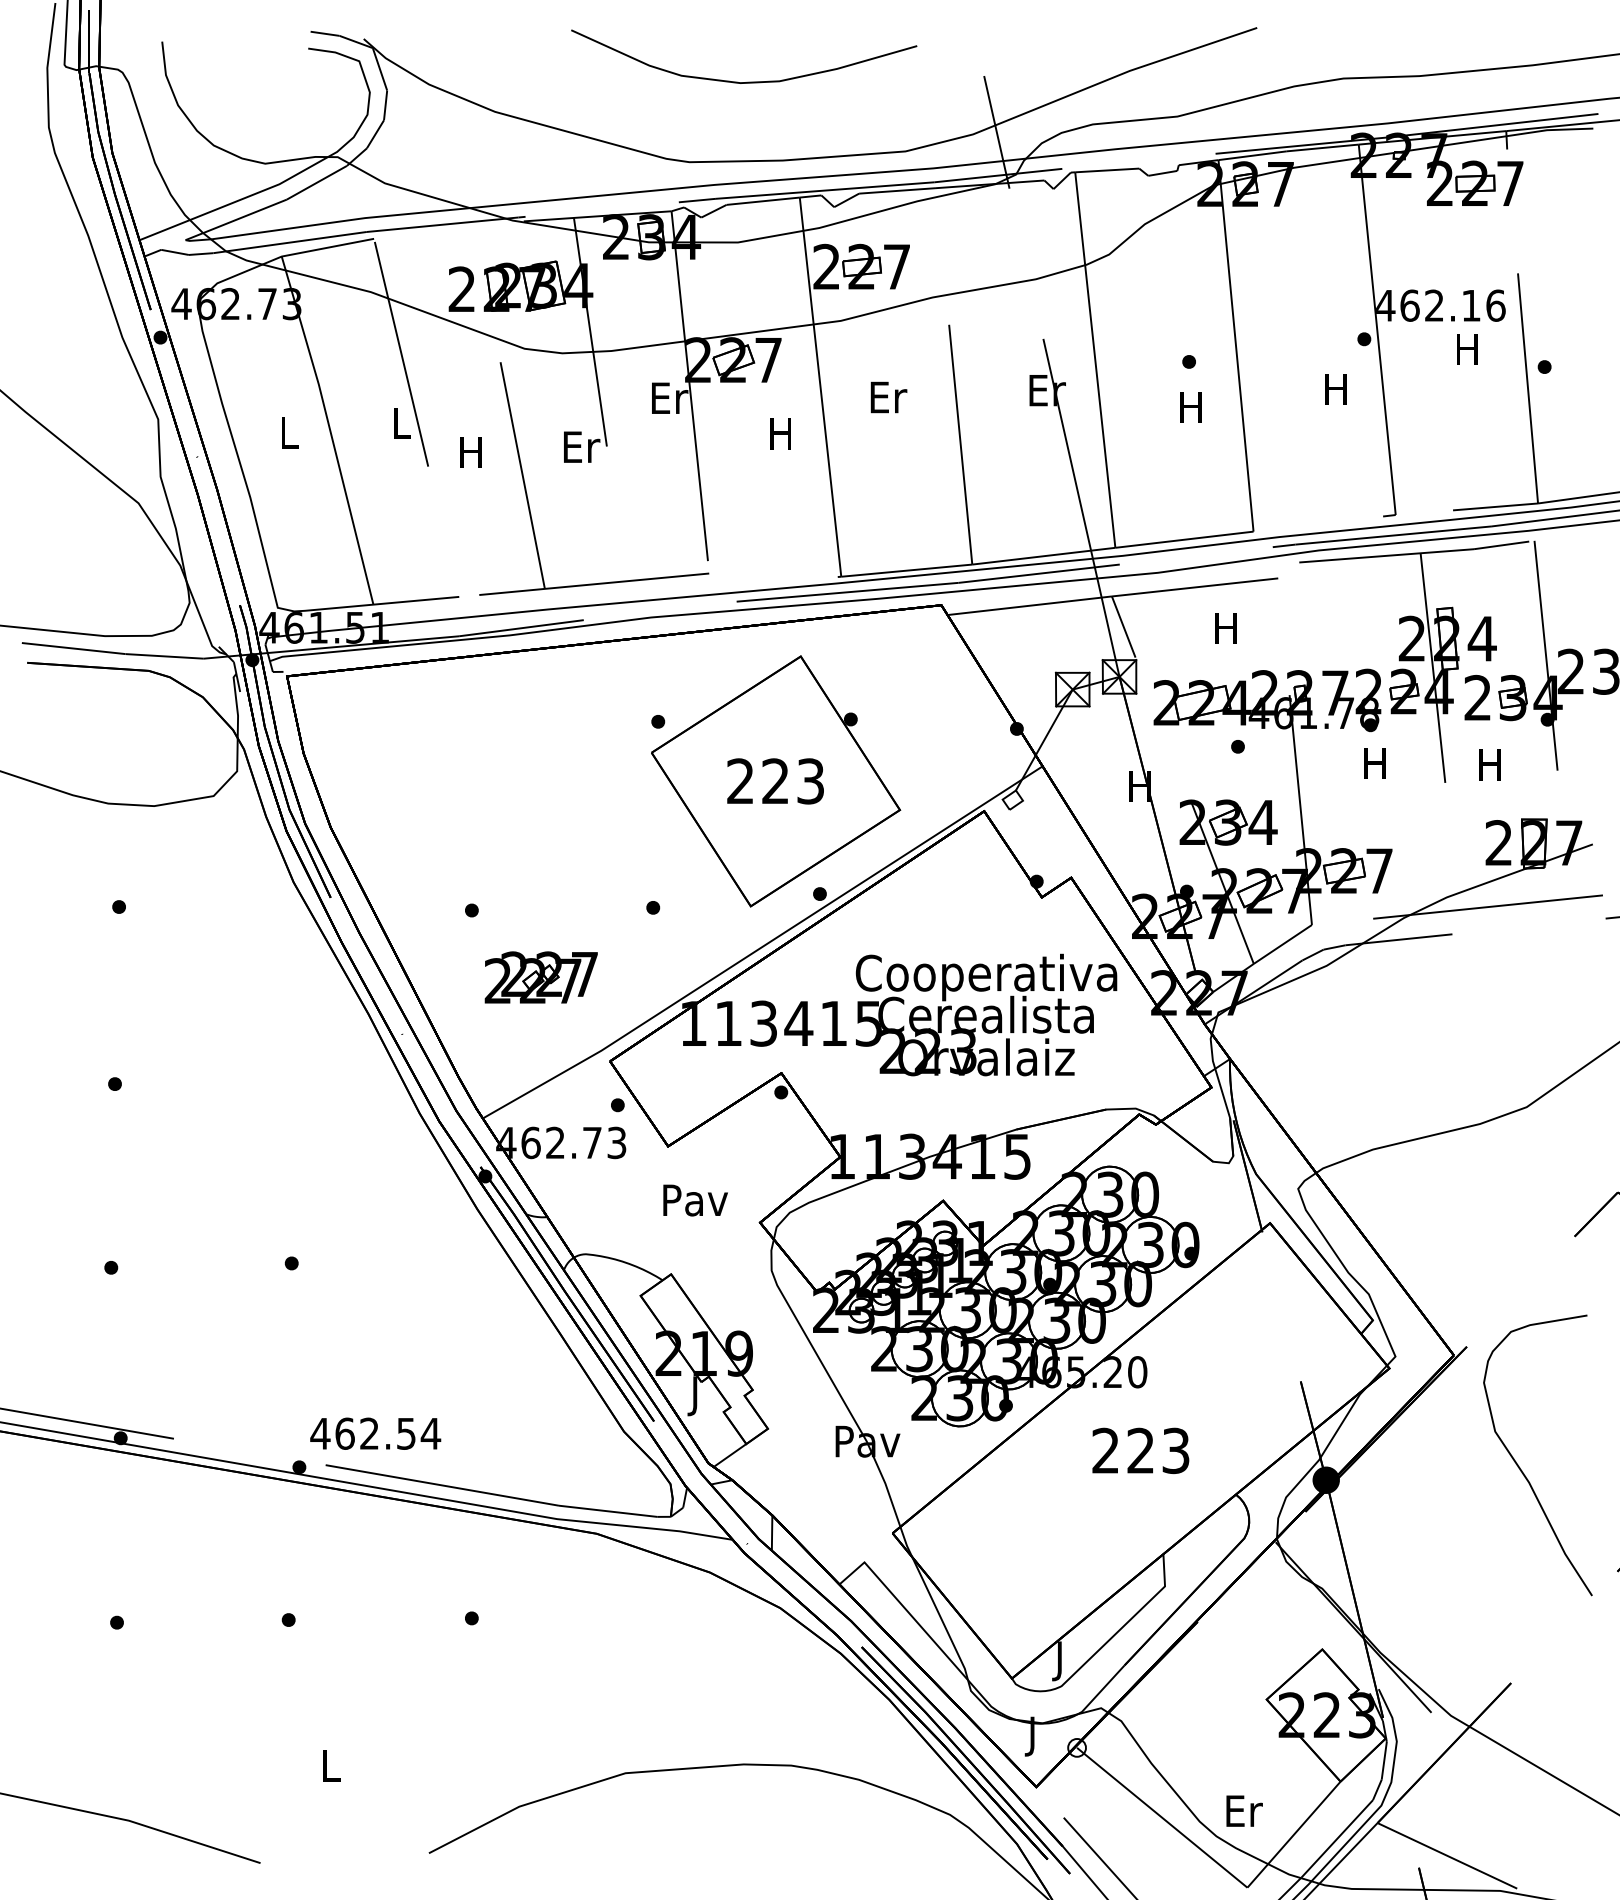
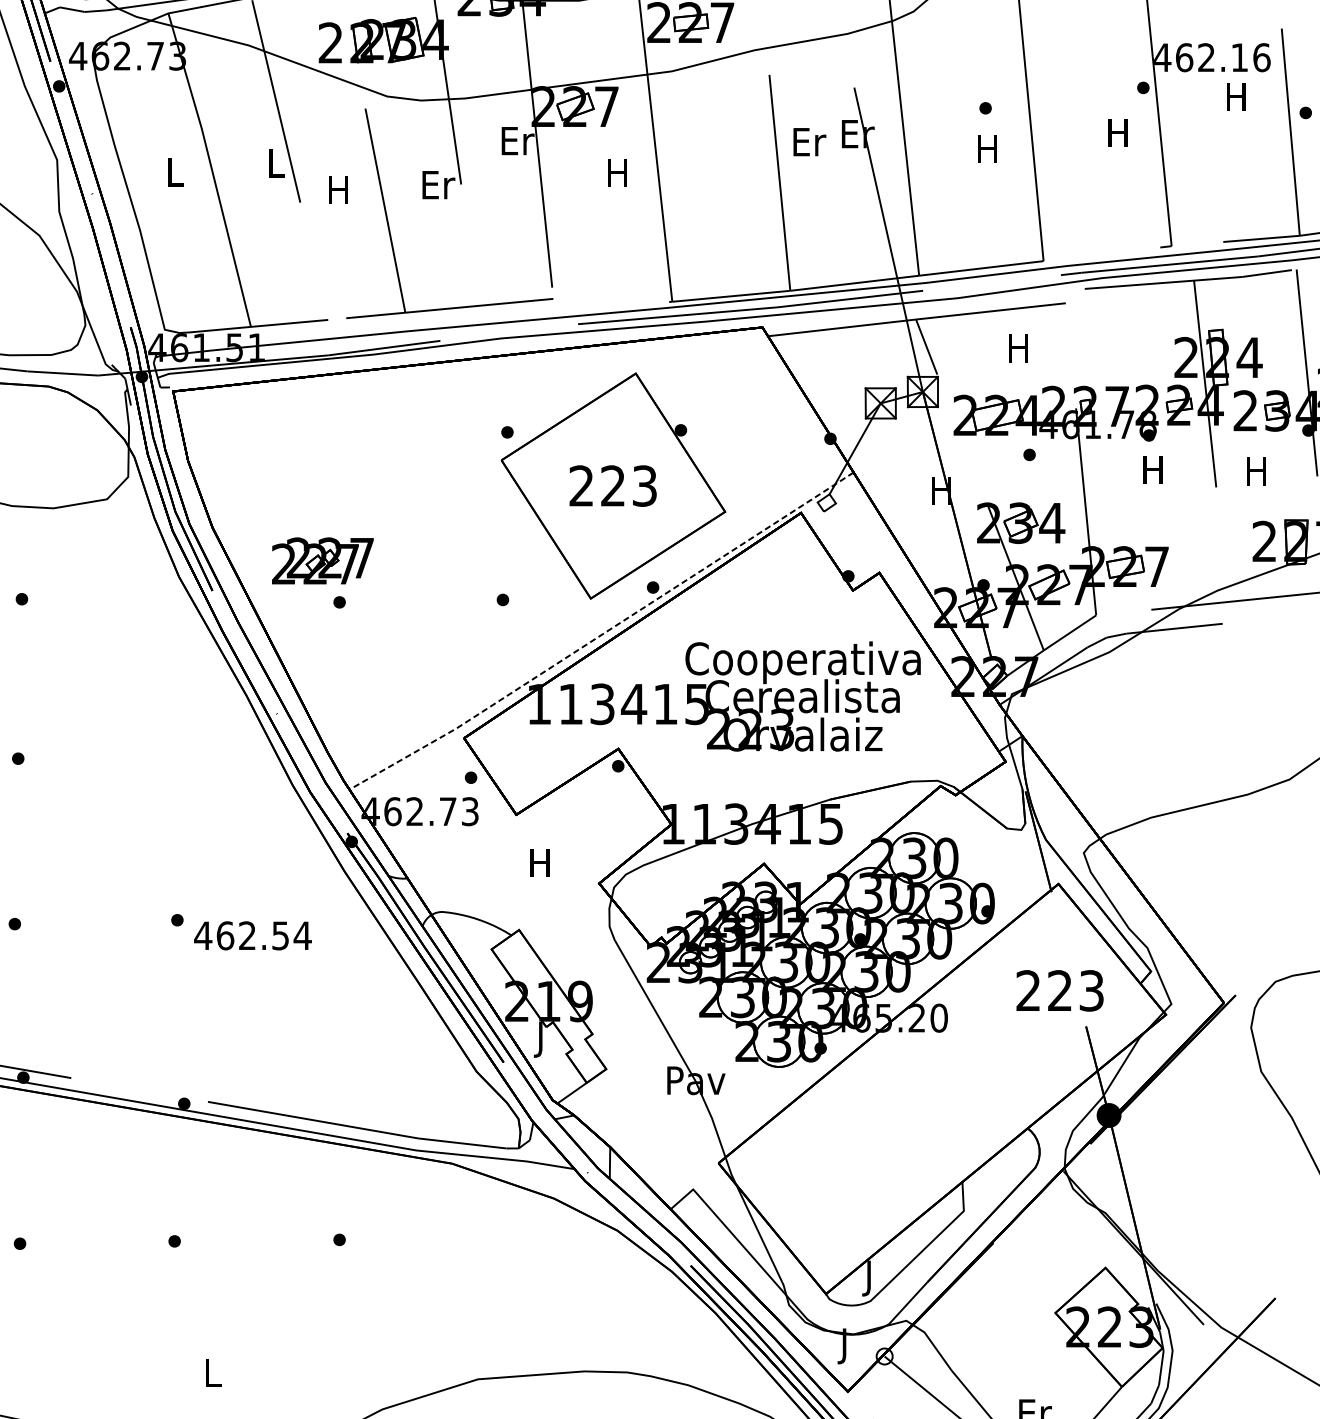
text: (888, 397) -> (809, 142), moved
line: (764, 945) -> (603, 633), solid -> dashed
part: (540, 977) -> (322, 560), moved
text: (695, 1200) -> (541, 863), Pav -> H
text: (375, 1433) -> (252, 935), moved
text: (1140, 1450) -> (1059, 990), moved

